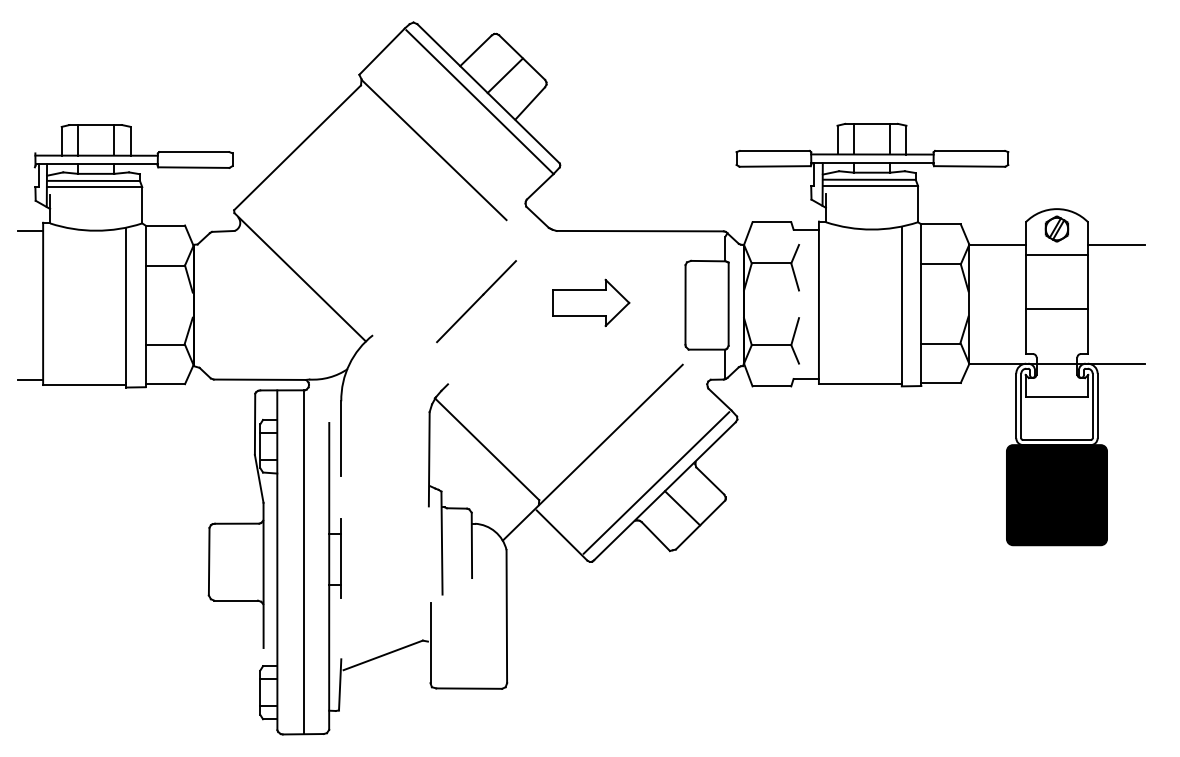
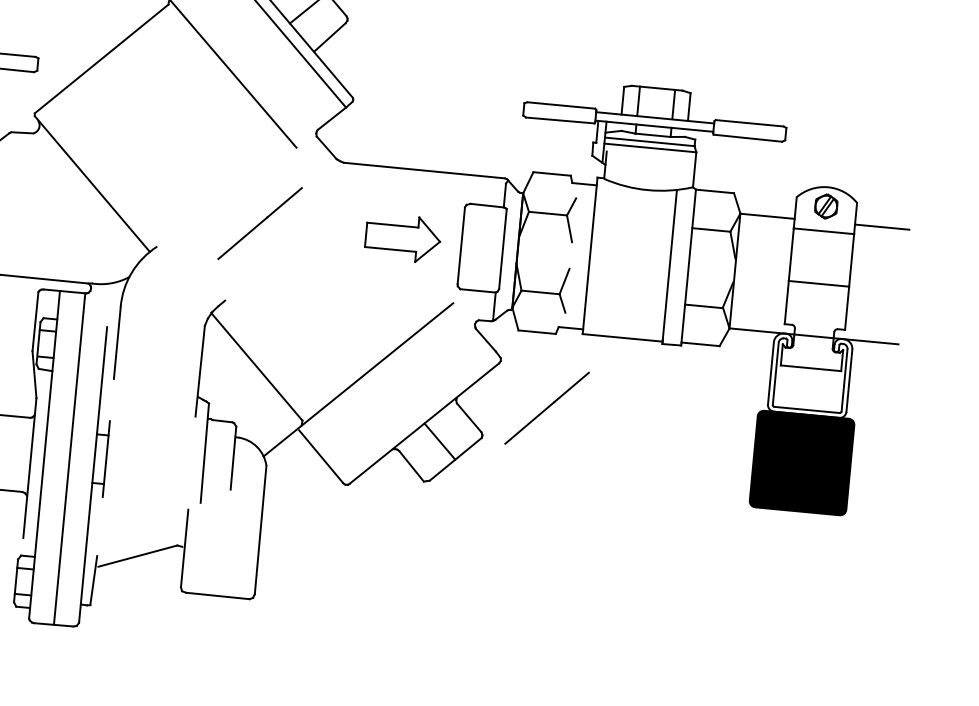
part: (591, 302) -> (403, 237), moved
line: (789, 463) -> (547, 408), added
line: (656, 482) -> (417, 414), removed

